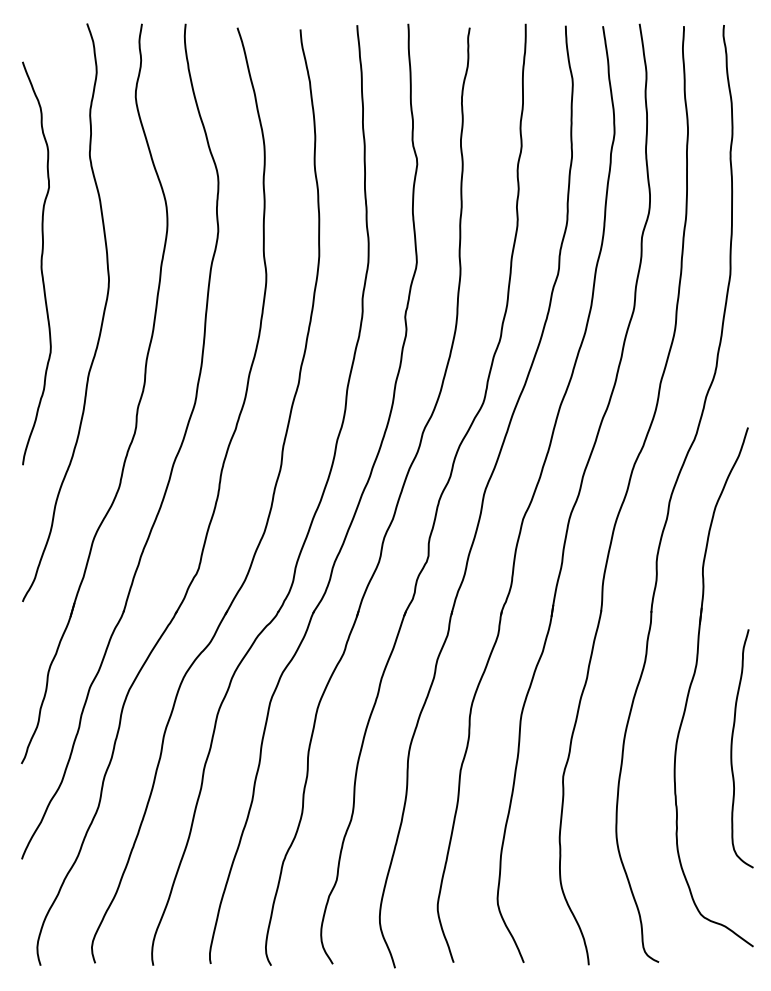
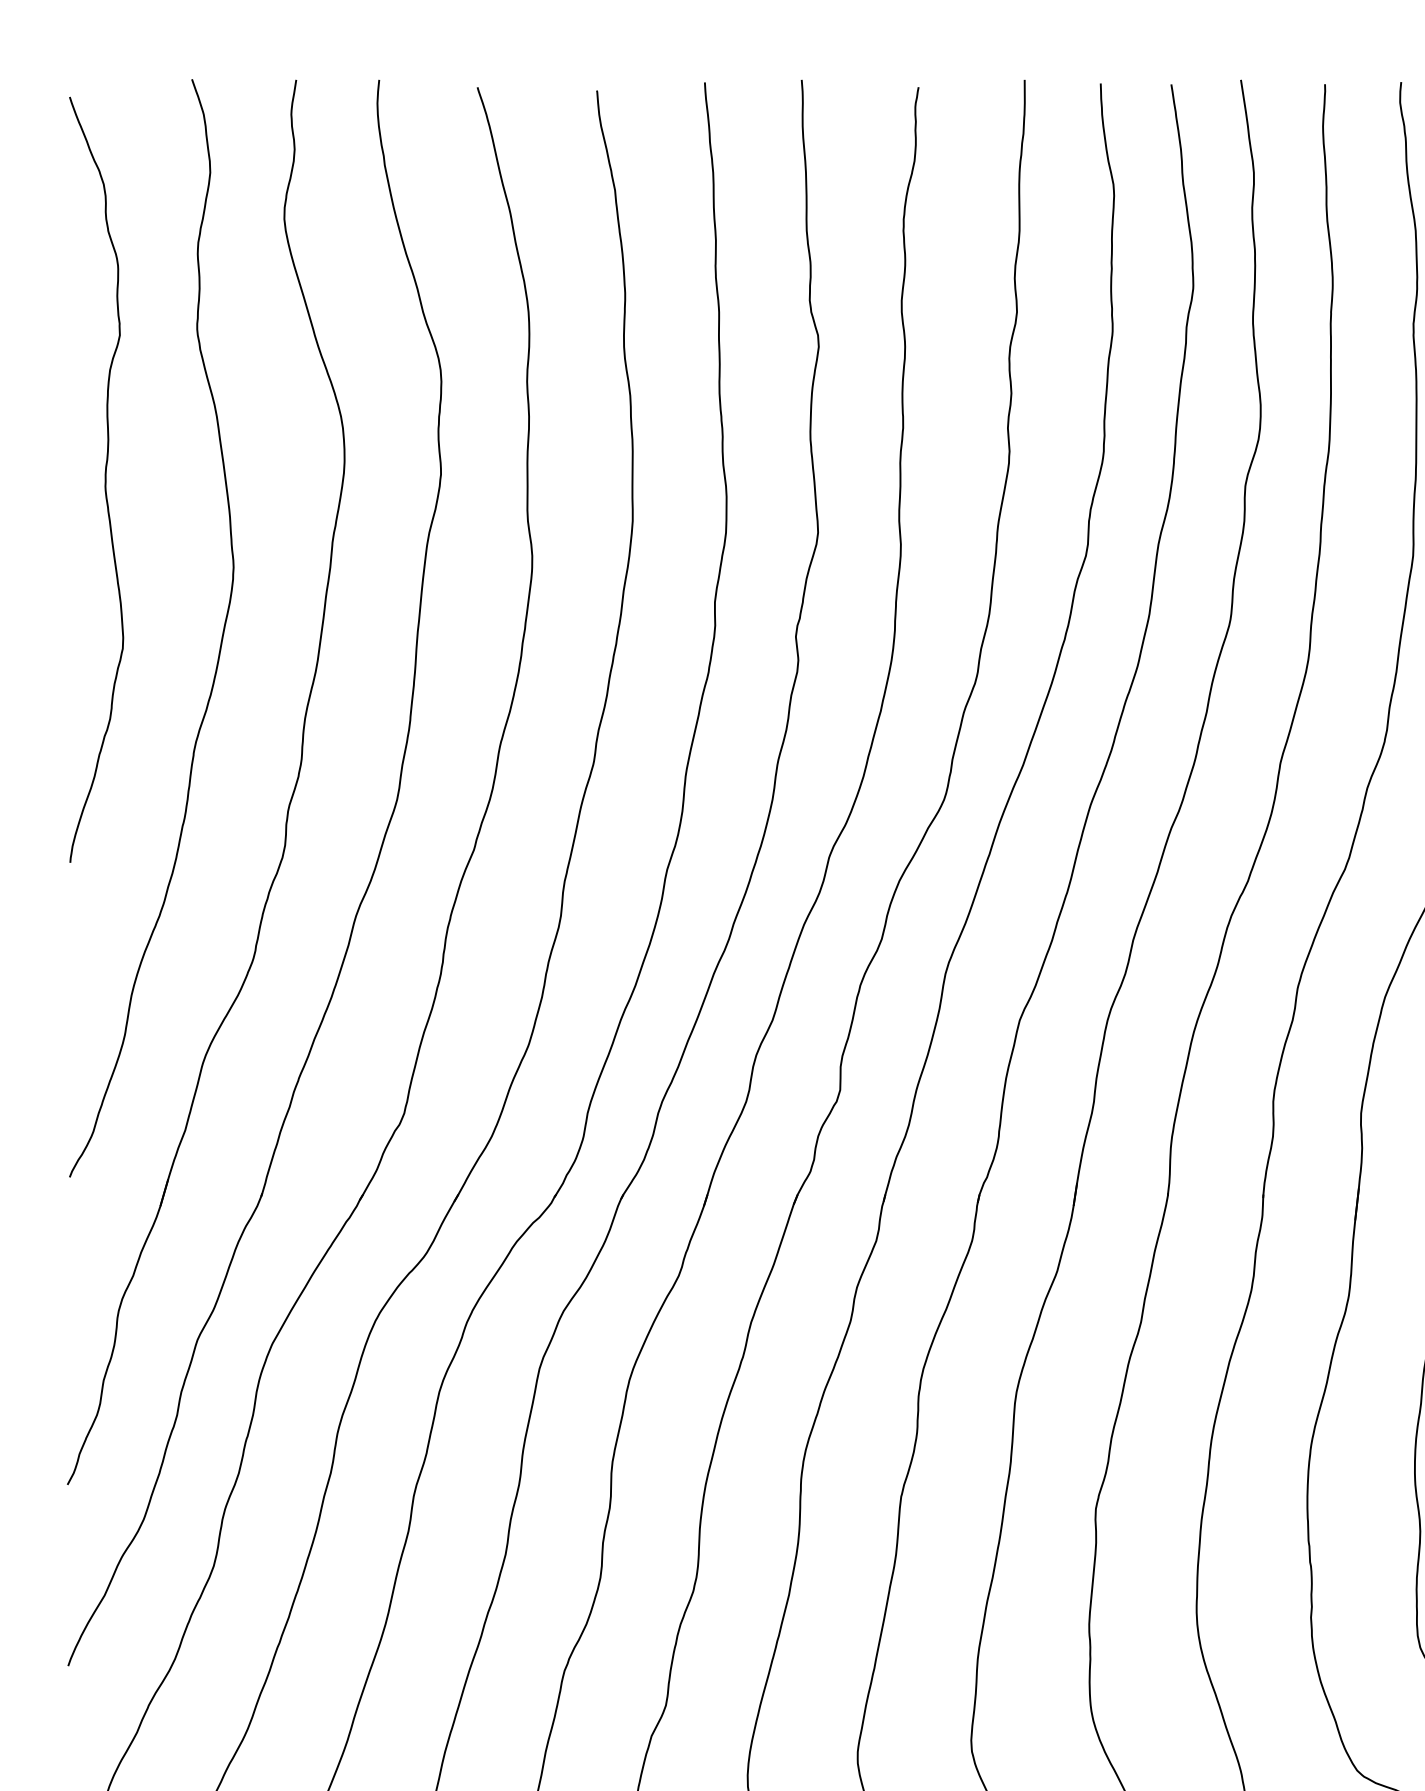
curve: (40, 263) -> (103, 479), moved

